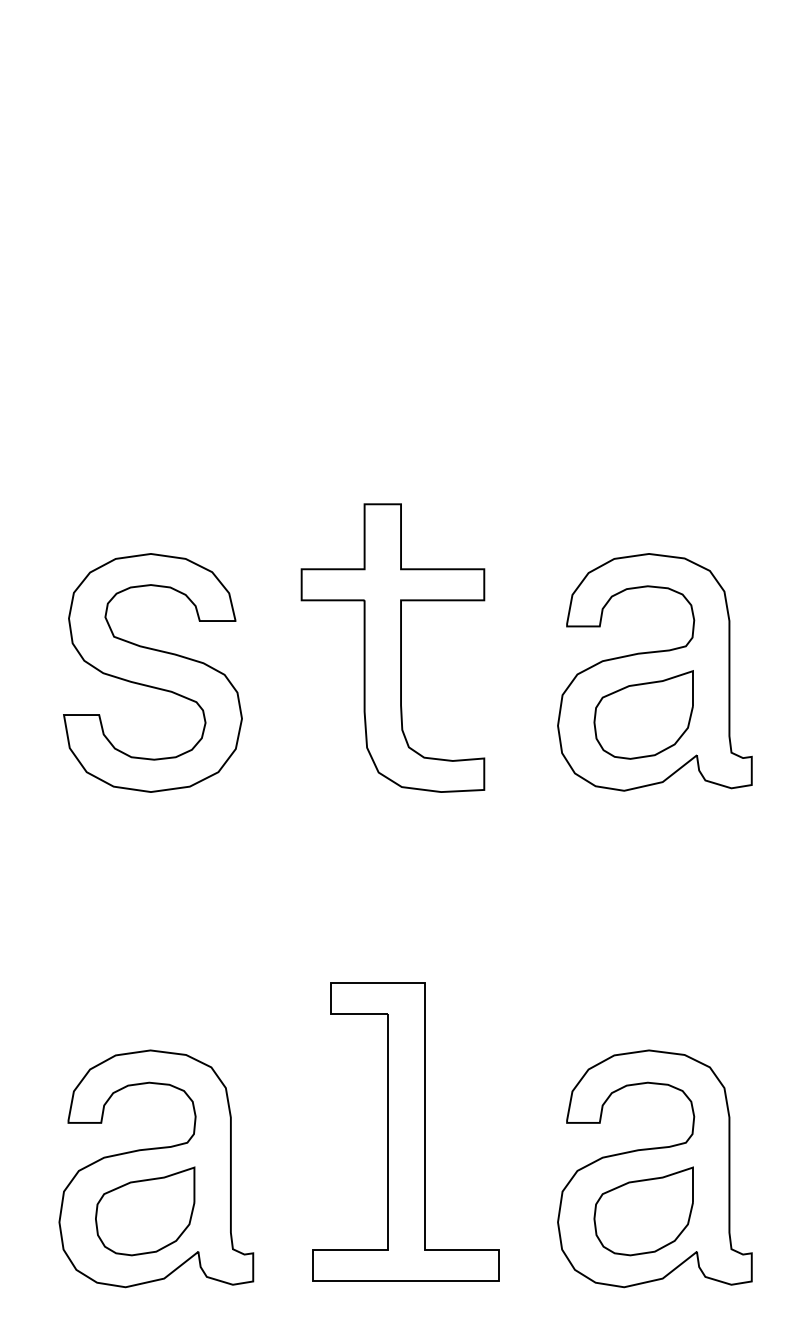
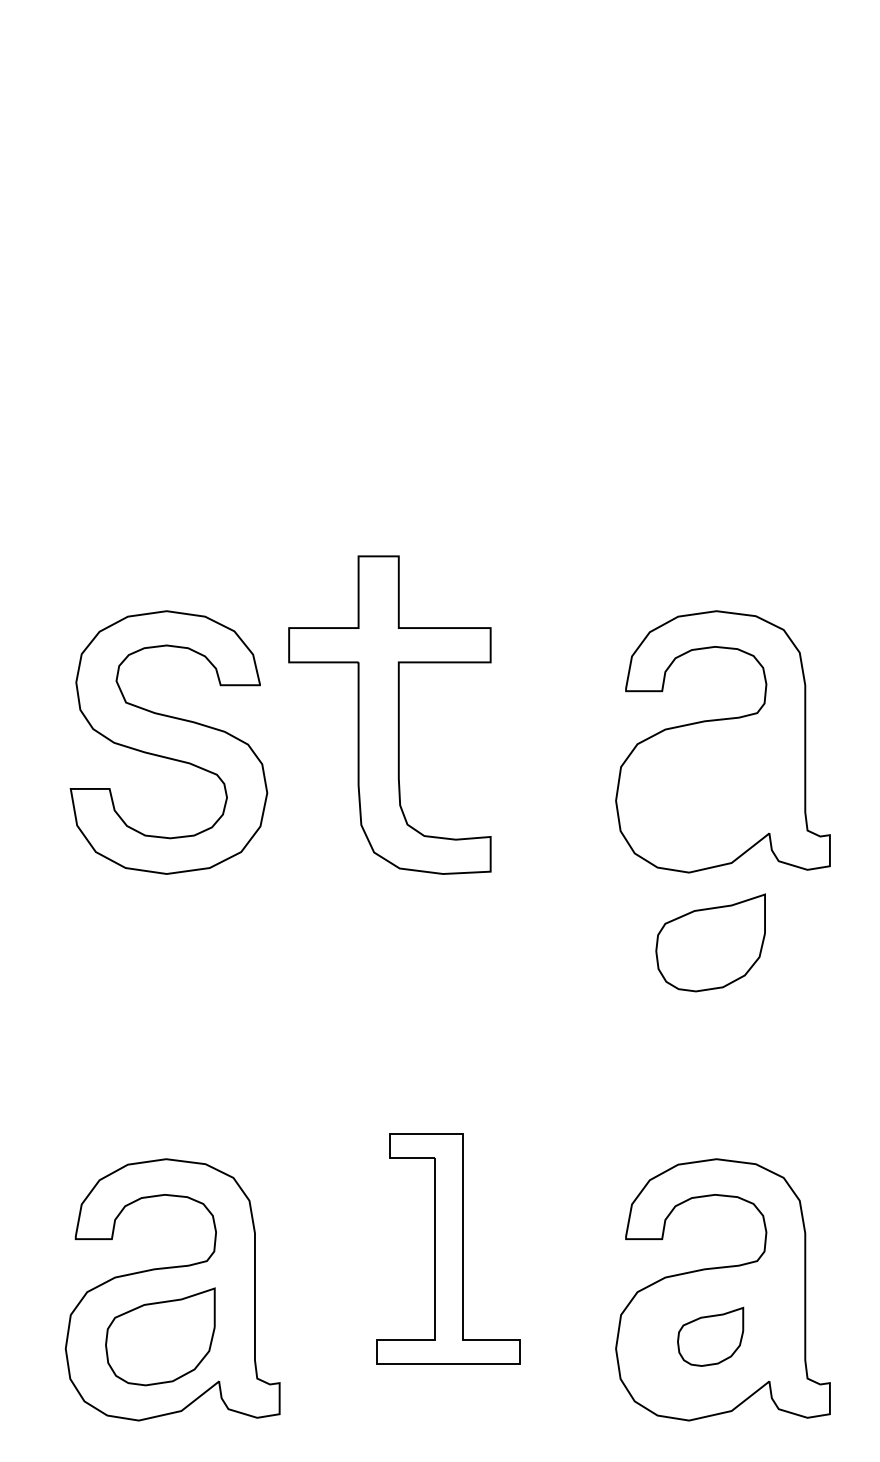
part: (392, 647) -> (389, 714), moved
part: (643, 714) -> (710, 942), moved
part: (406, 1131) -> (448, 1248), size x0.7
part: (643, 1211) -> (710, 1336), size x0.6

